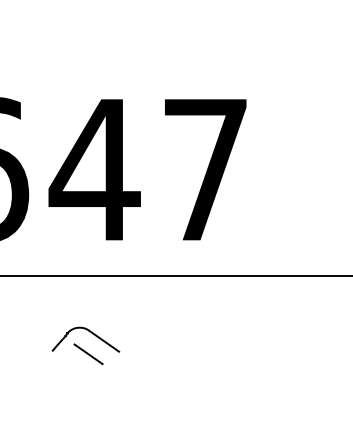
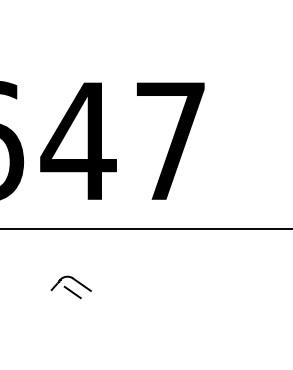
part: (85, 345) -> (70, 287), size x0.71

